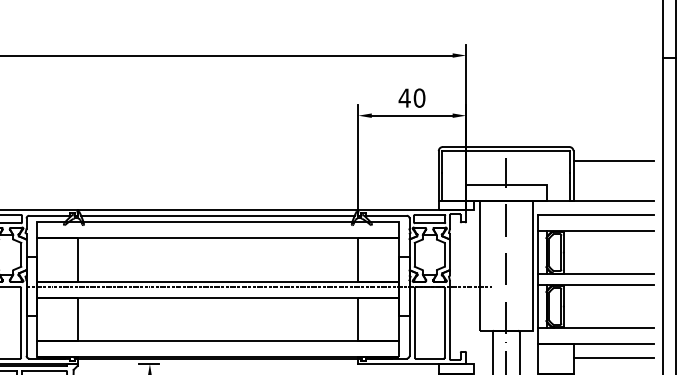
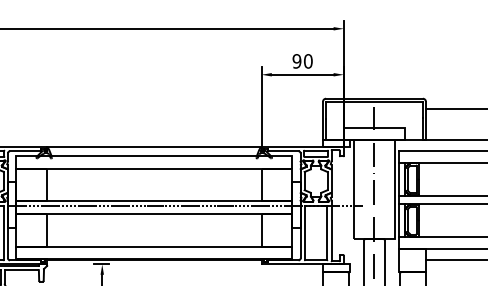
text: (404, 97) -> (296, 60), 40 -> 90
line: (217, 215) -> (153, 151), removed

